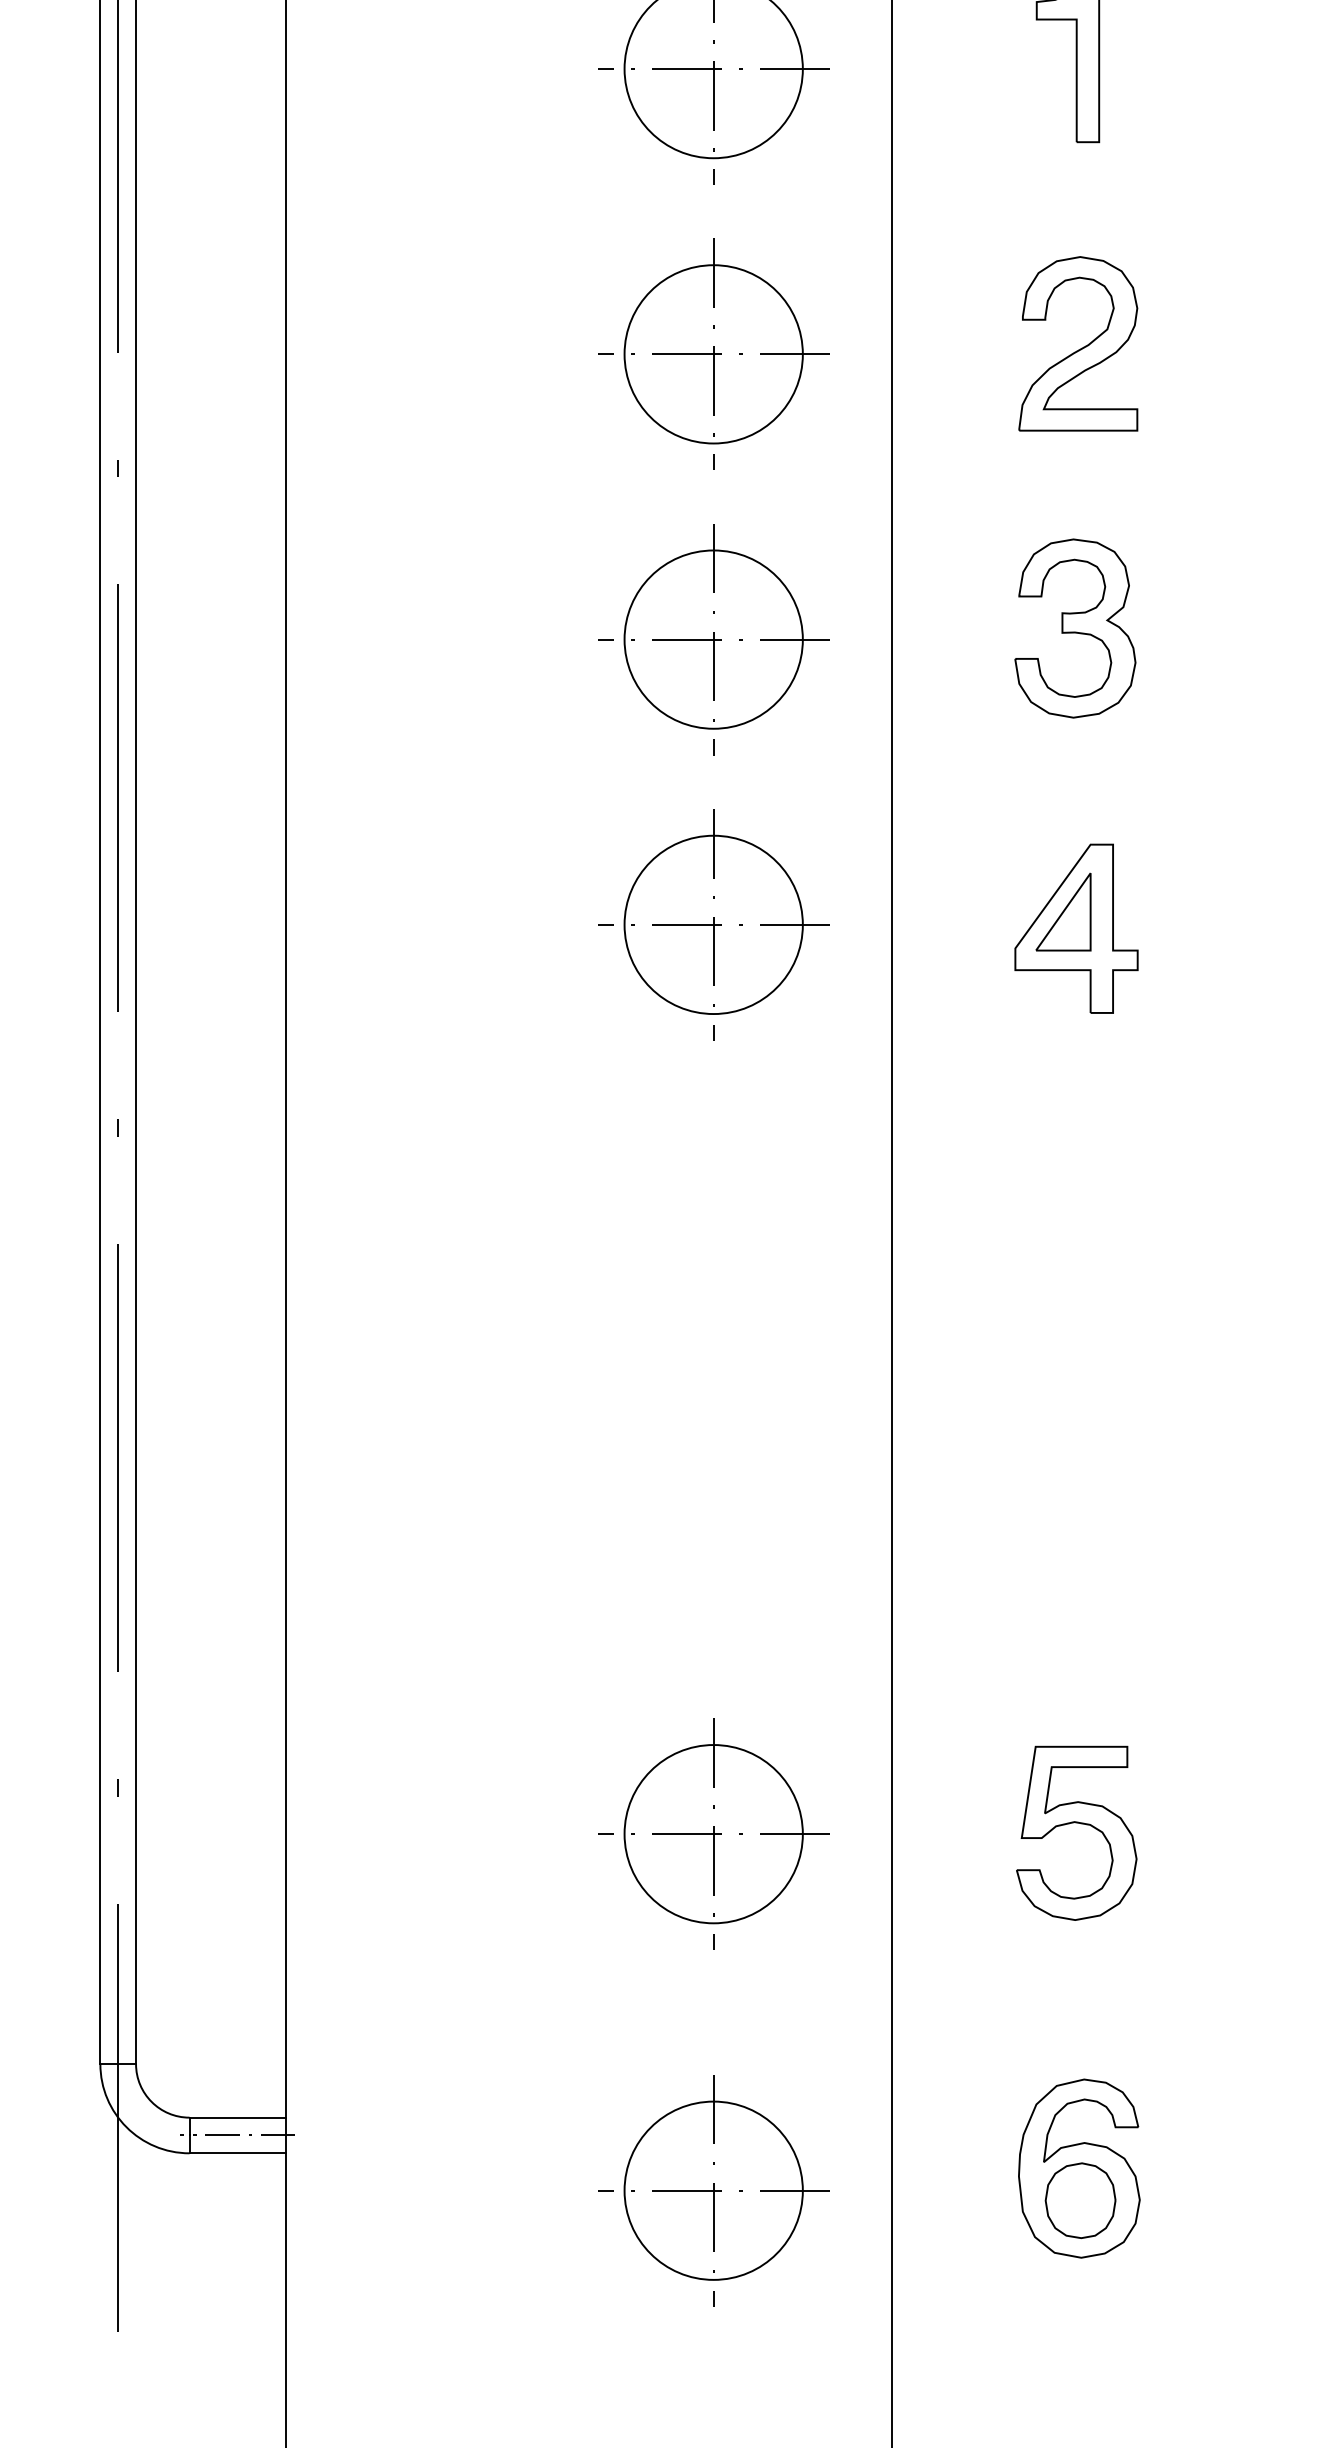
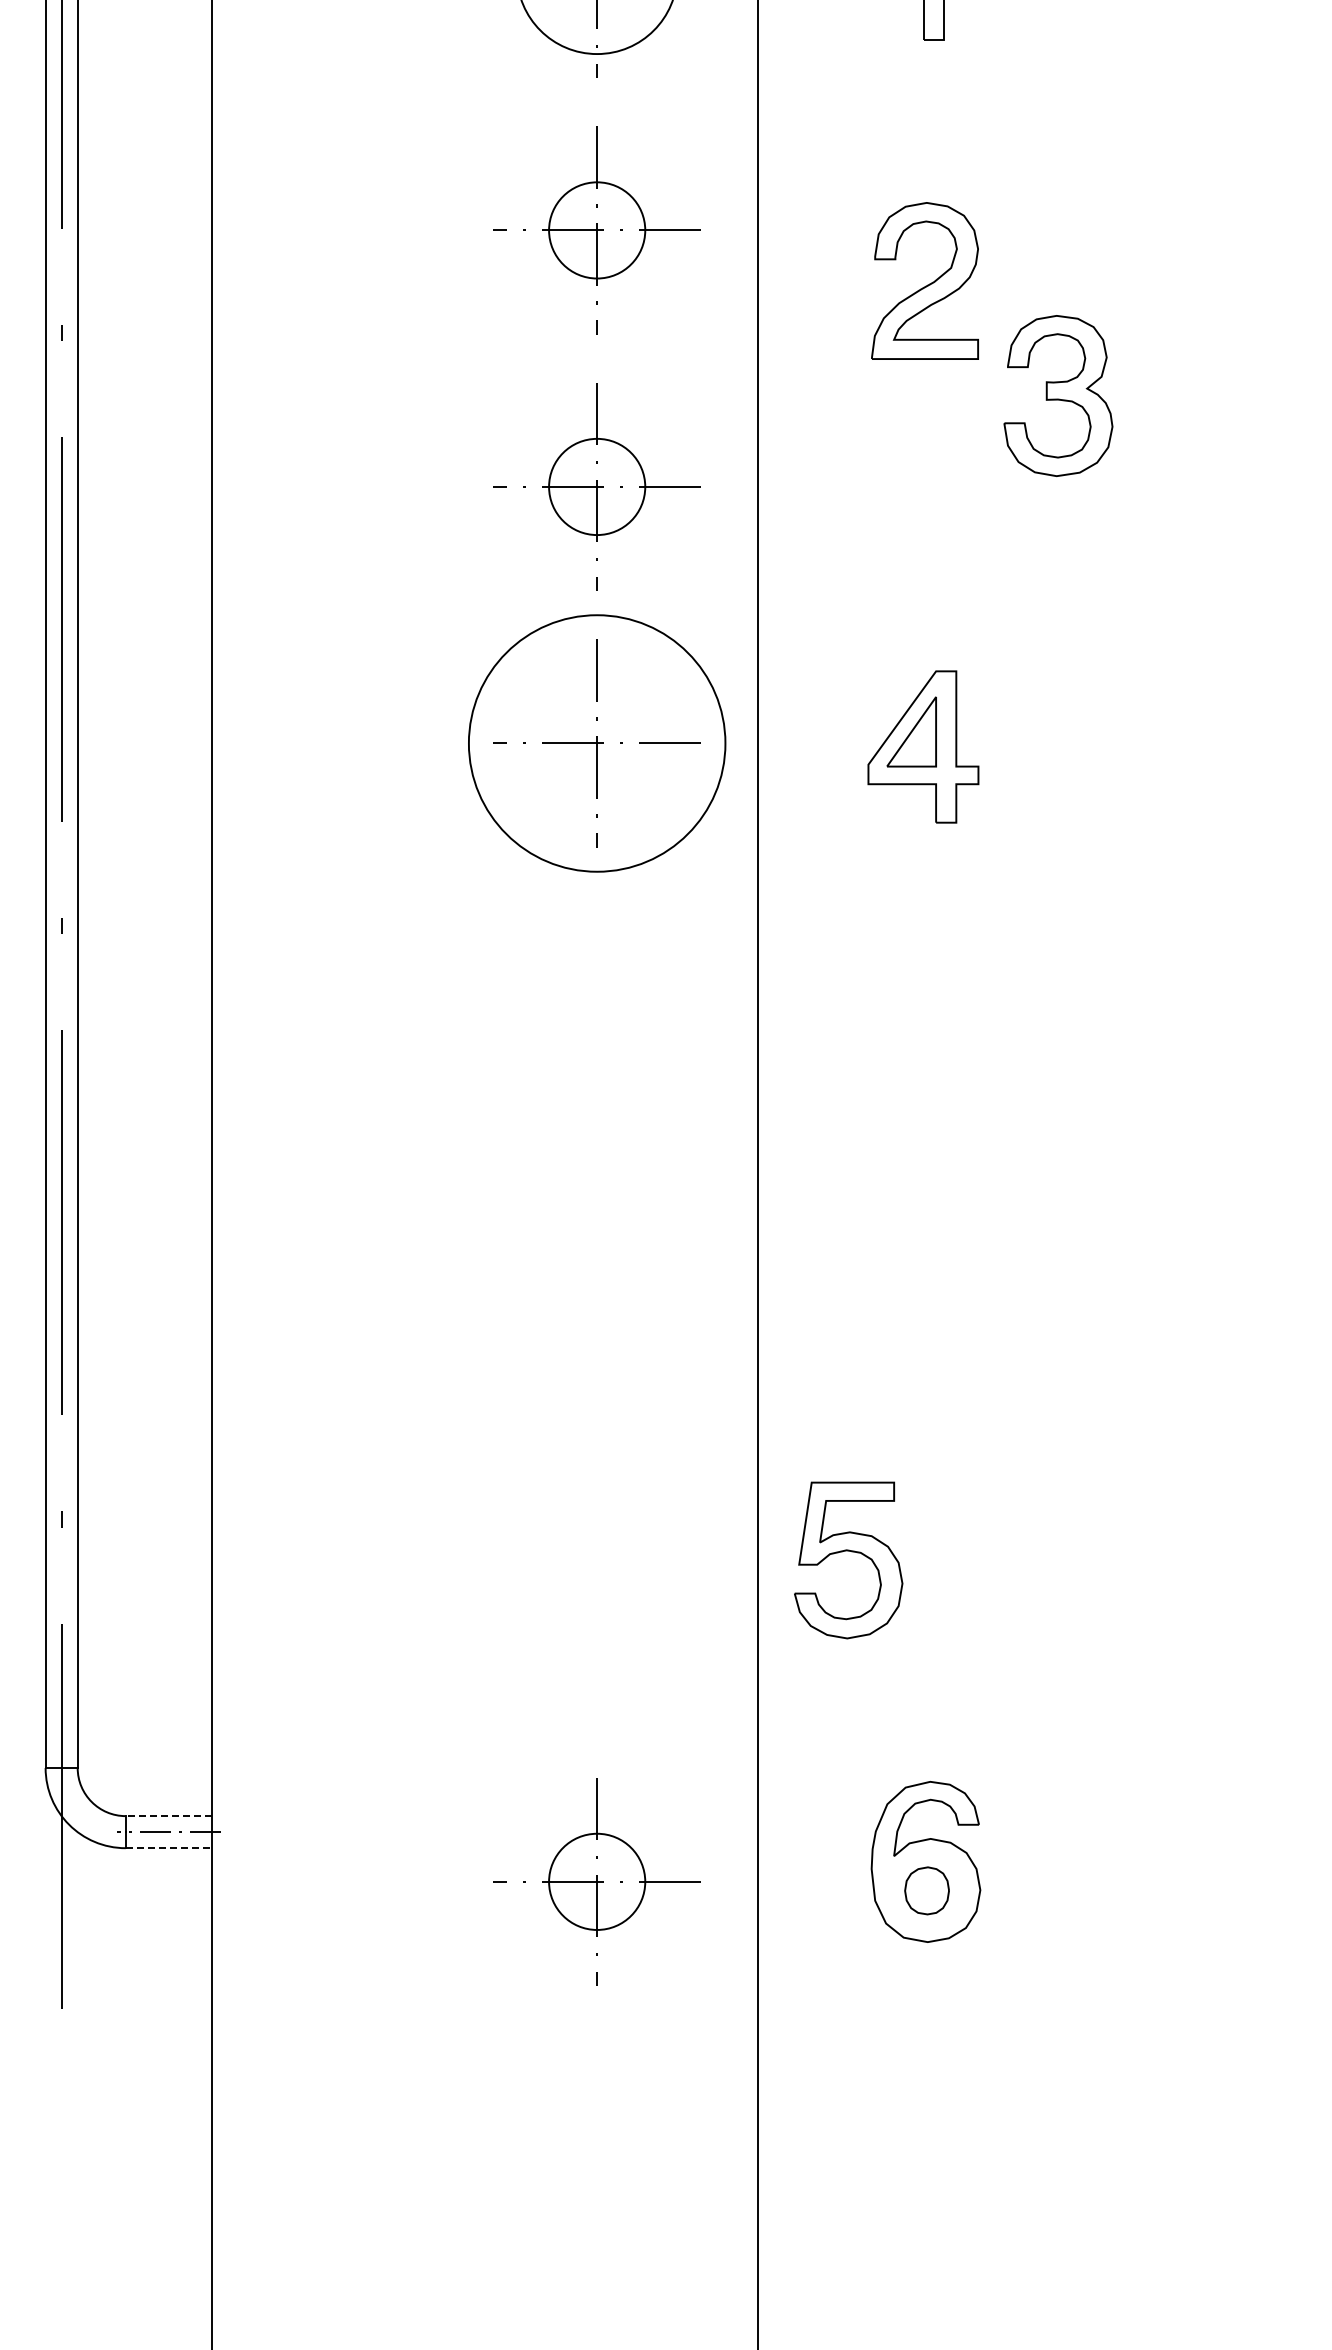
part: (1077, 343) -> (924, 280), moved
circle: (714, 354) -> (597, 230), size x0.6
part: (1075, 627) -> (1058, 395), moved
circle: (714, 639) -> (597, 486), size x0.6
circle: (714, 924) -> (597, 743), size x1.6
part: (1079, 1824) -> (851, 1552), moved
part: (712, 1833) -> (596, 1560), removed
line: (237, 2118) -> (168, 1816), solid -> dashed
line: (238, 2153) -> (169, 1848), solid -> dashed
circle: (714, 2190) -> (597, 1881), size x0.6
part: (1079, 2200) -> (926, 1890), size x0.7

